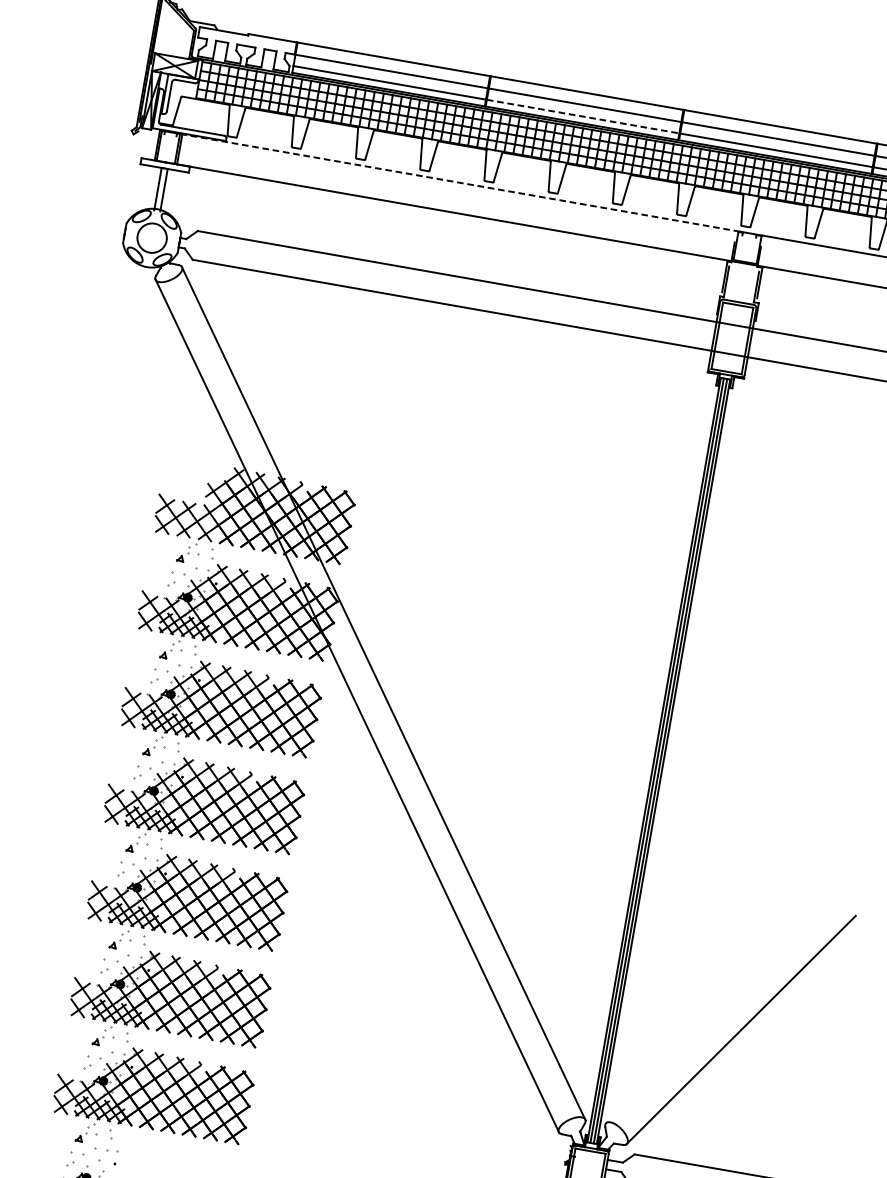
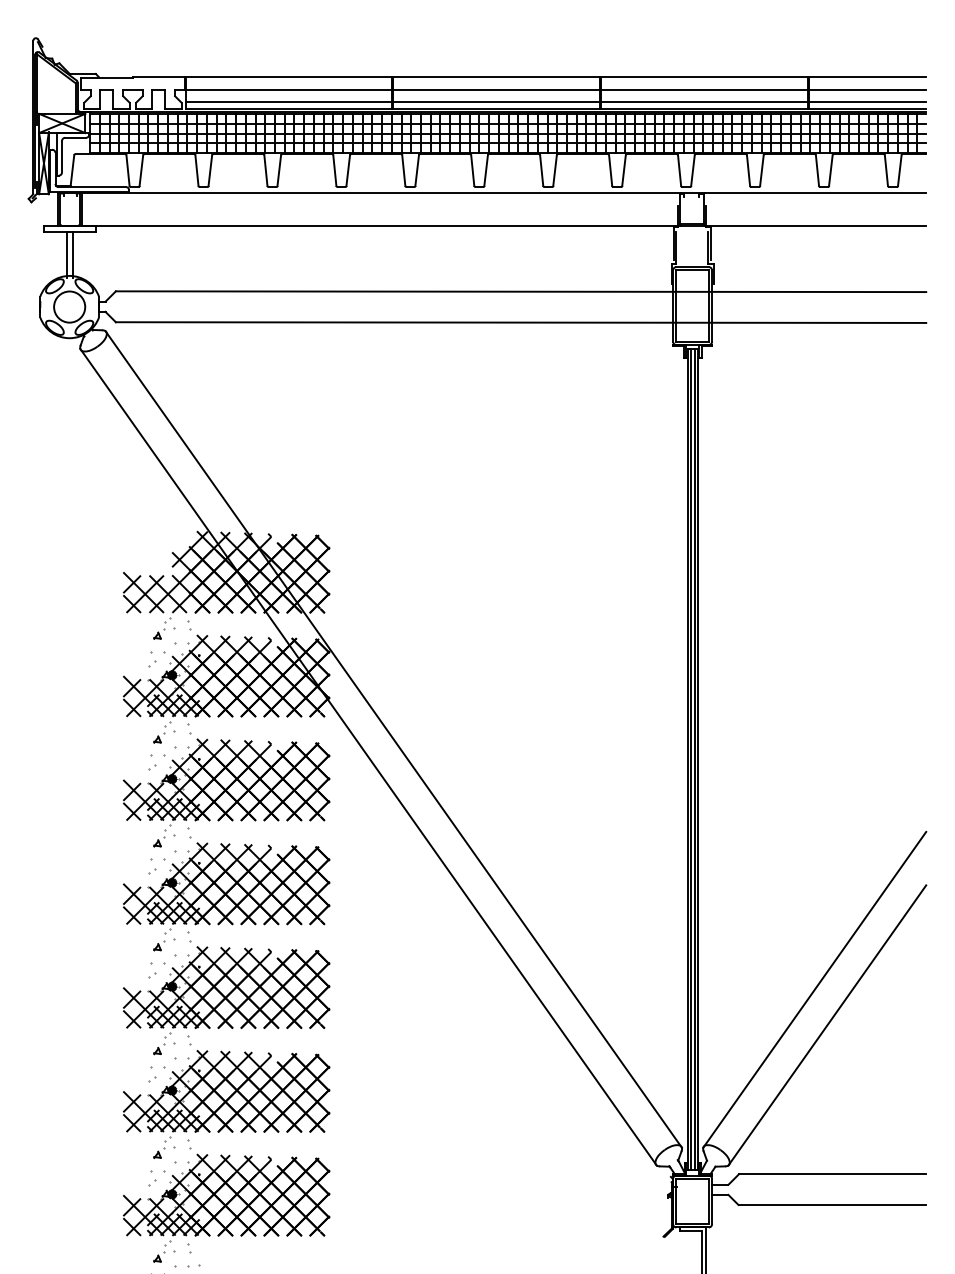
line: (583, 117) -> (497, 102), dashed -> solid
line: (461, 183) -> (381, 193), dashed -> solid
line: (734, 994) -> (814, 989), added

